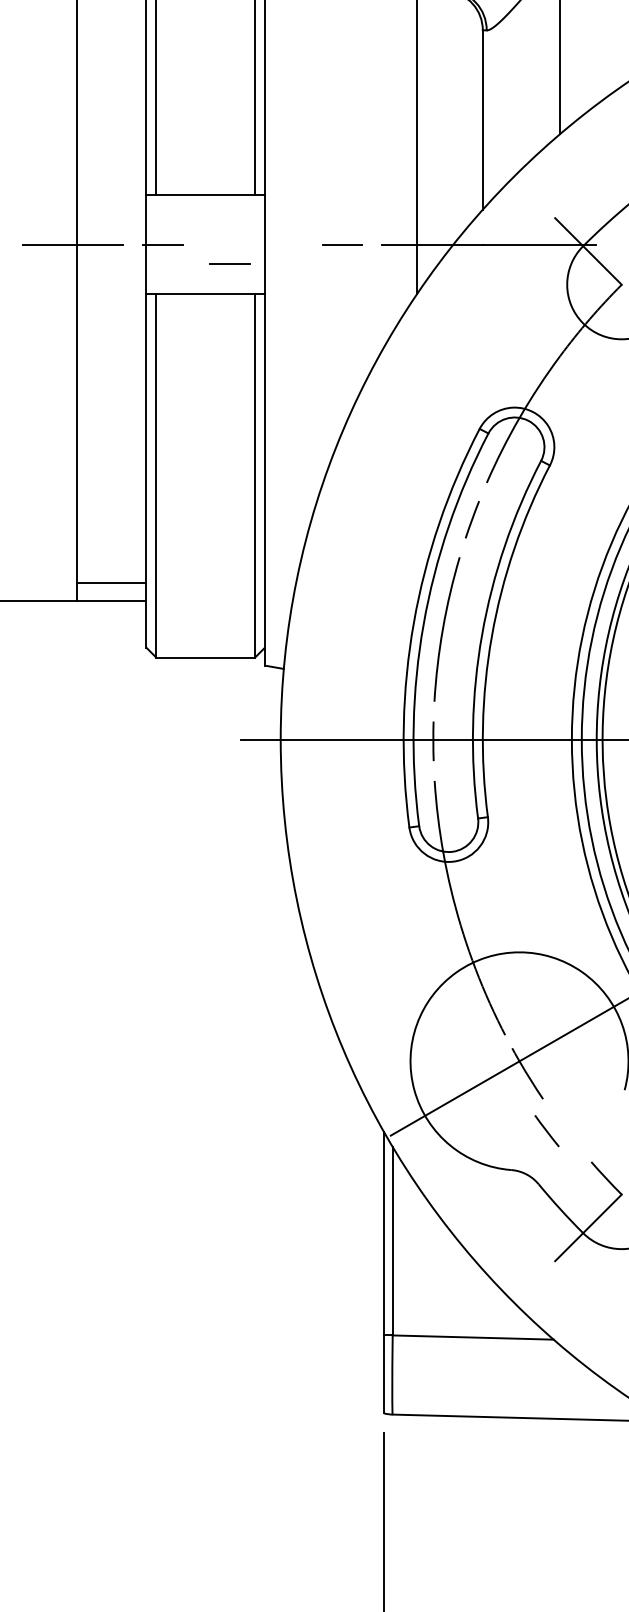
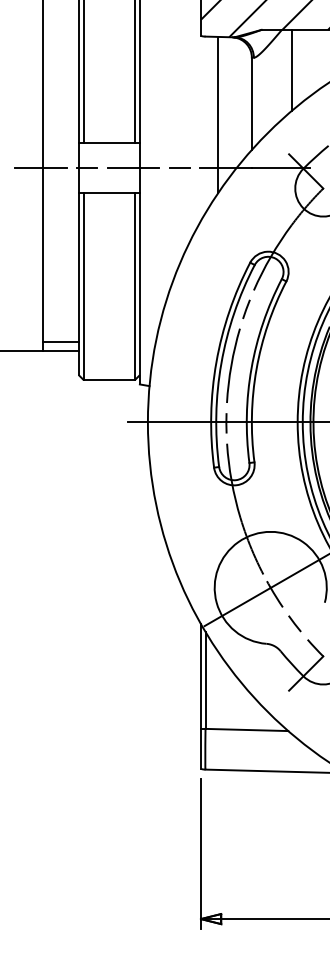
line: (252, 243) -> (133, 167), added
line: (229, 263) -> (121, 177), removed
line: (546, 1130) -> (294, 623), moved

